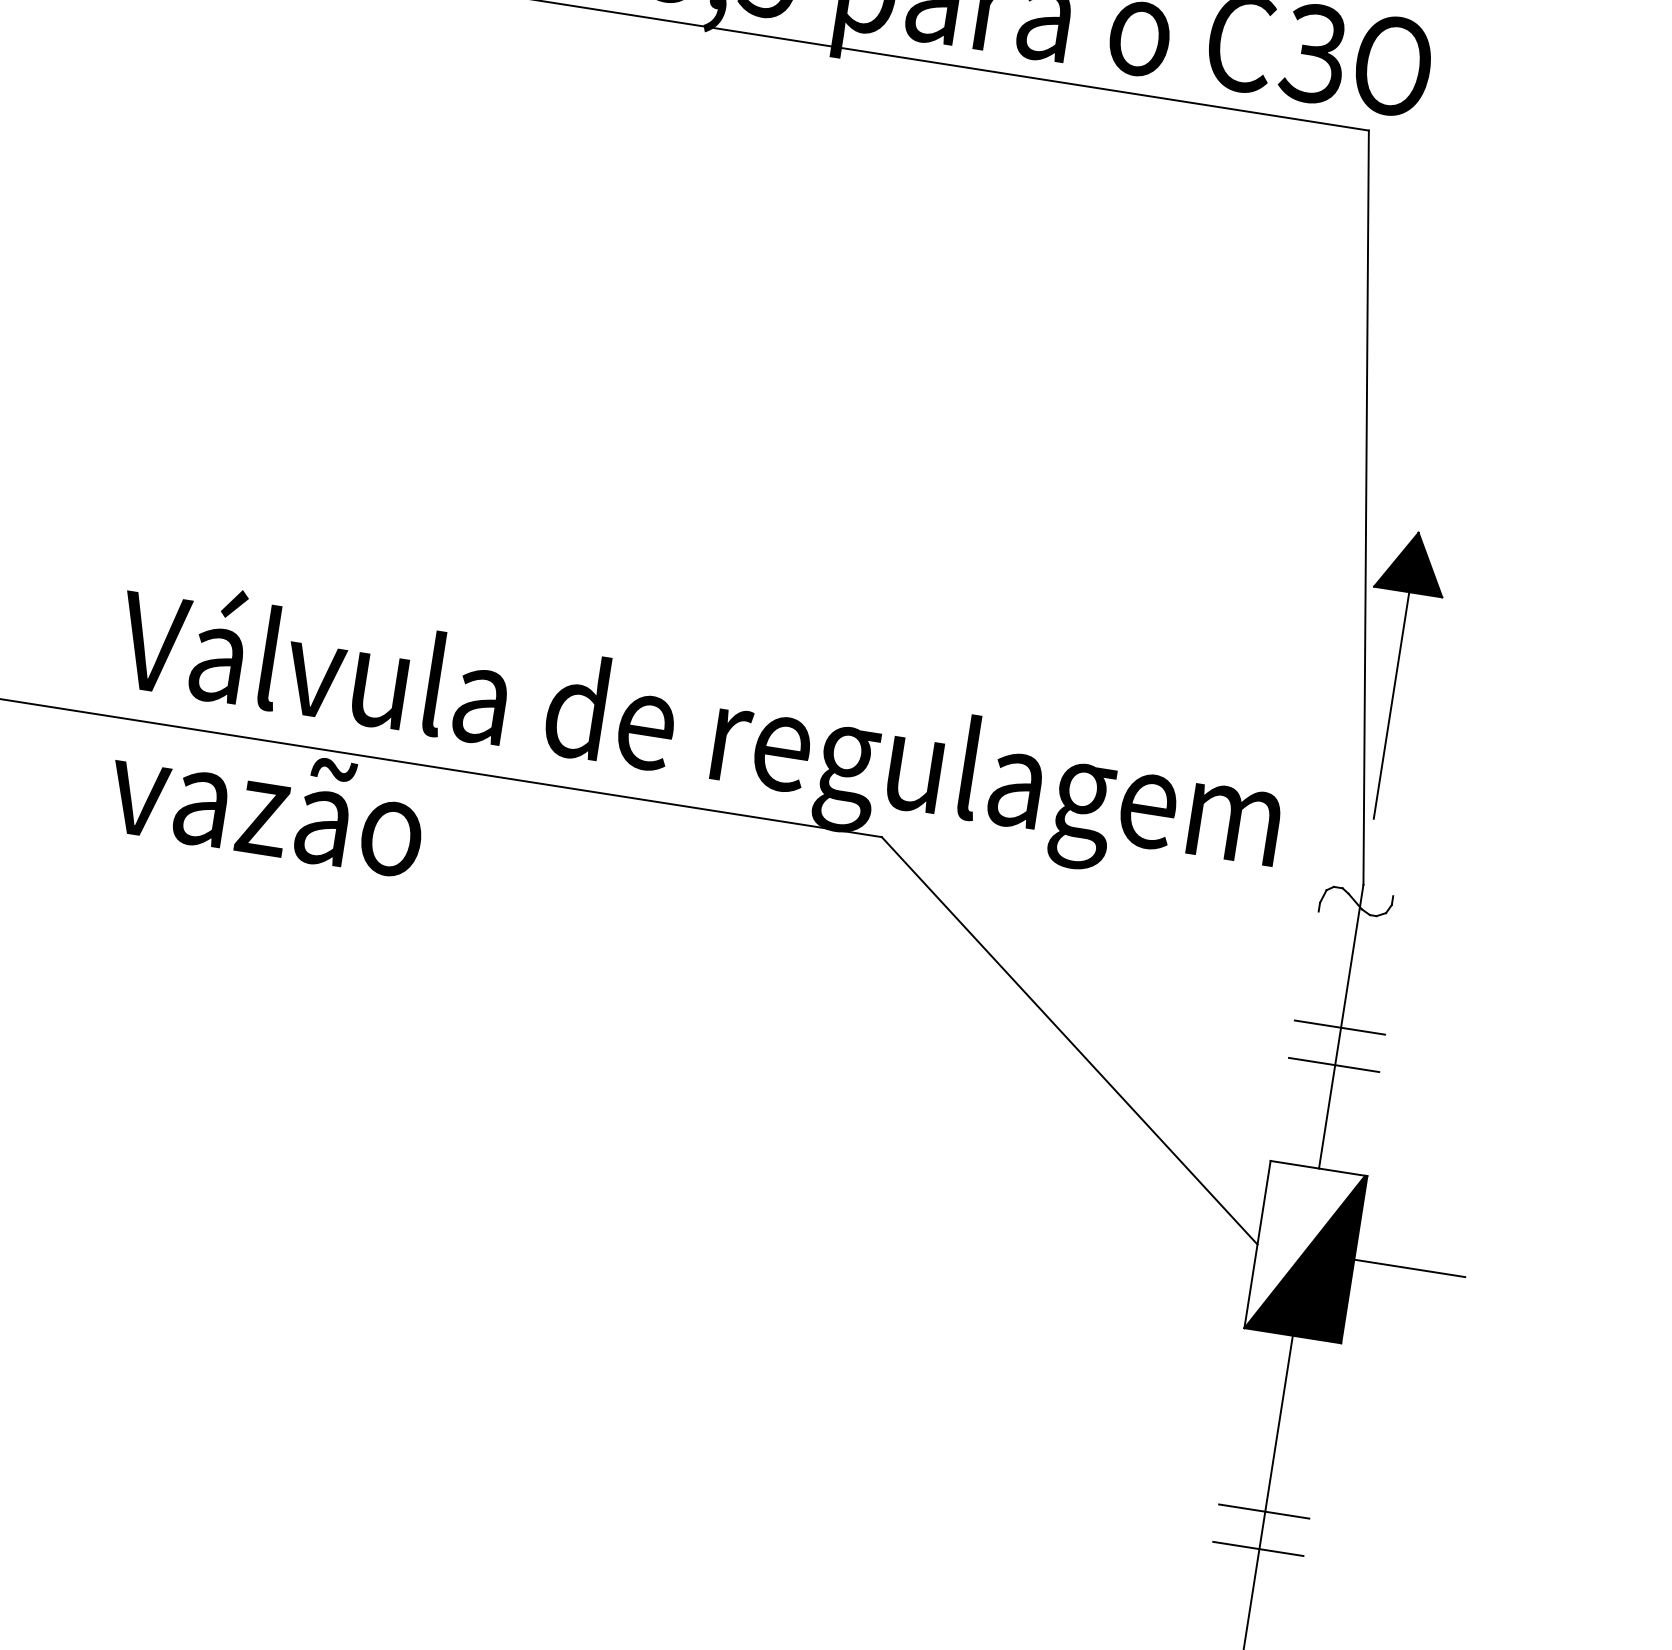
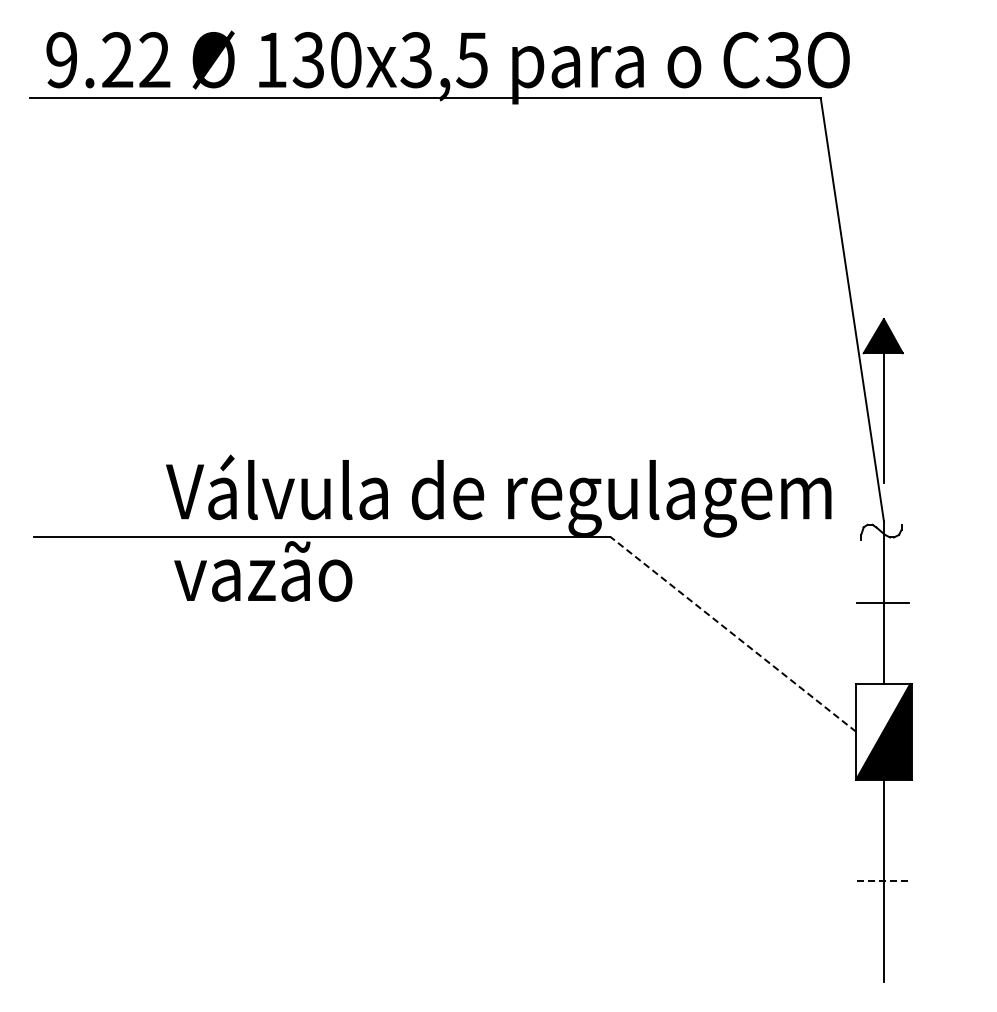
line: (1068, 1039) -> (732, 633), solid -> dashed
line: (1334, 1064) -> (883, 624), removed
line: (1411, 1268) -> (944, 731), removed
line: (1264, 1511) -> (883, 880), solid -> dashed
line: (1258, 1549) -> (883, 902), removed

